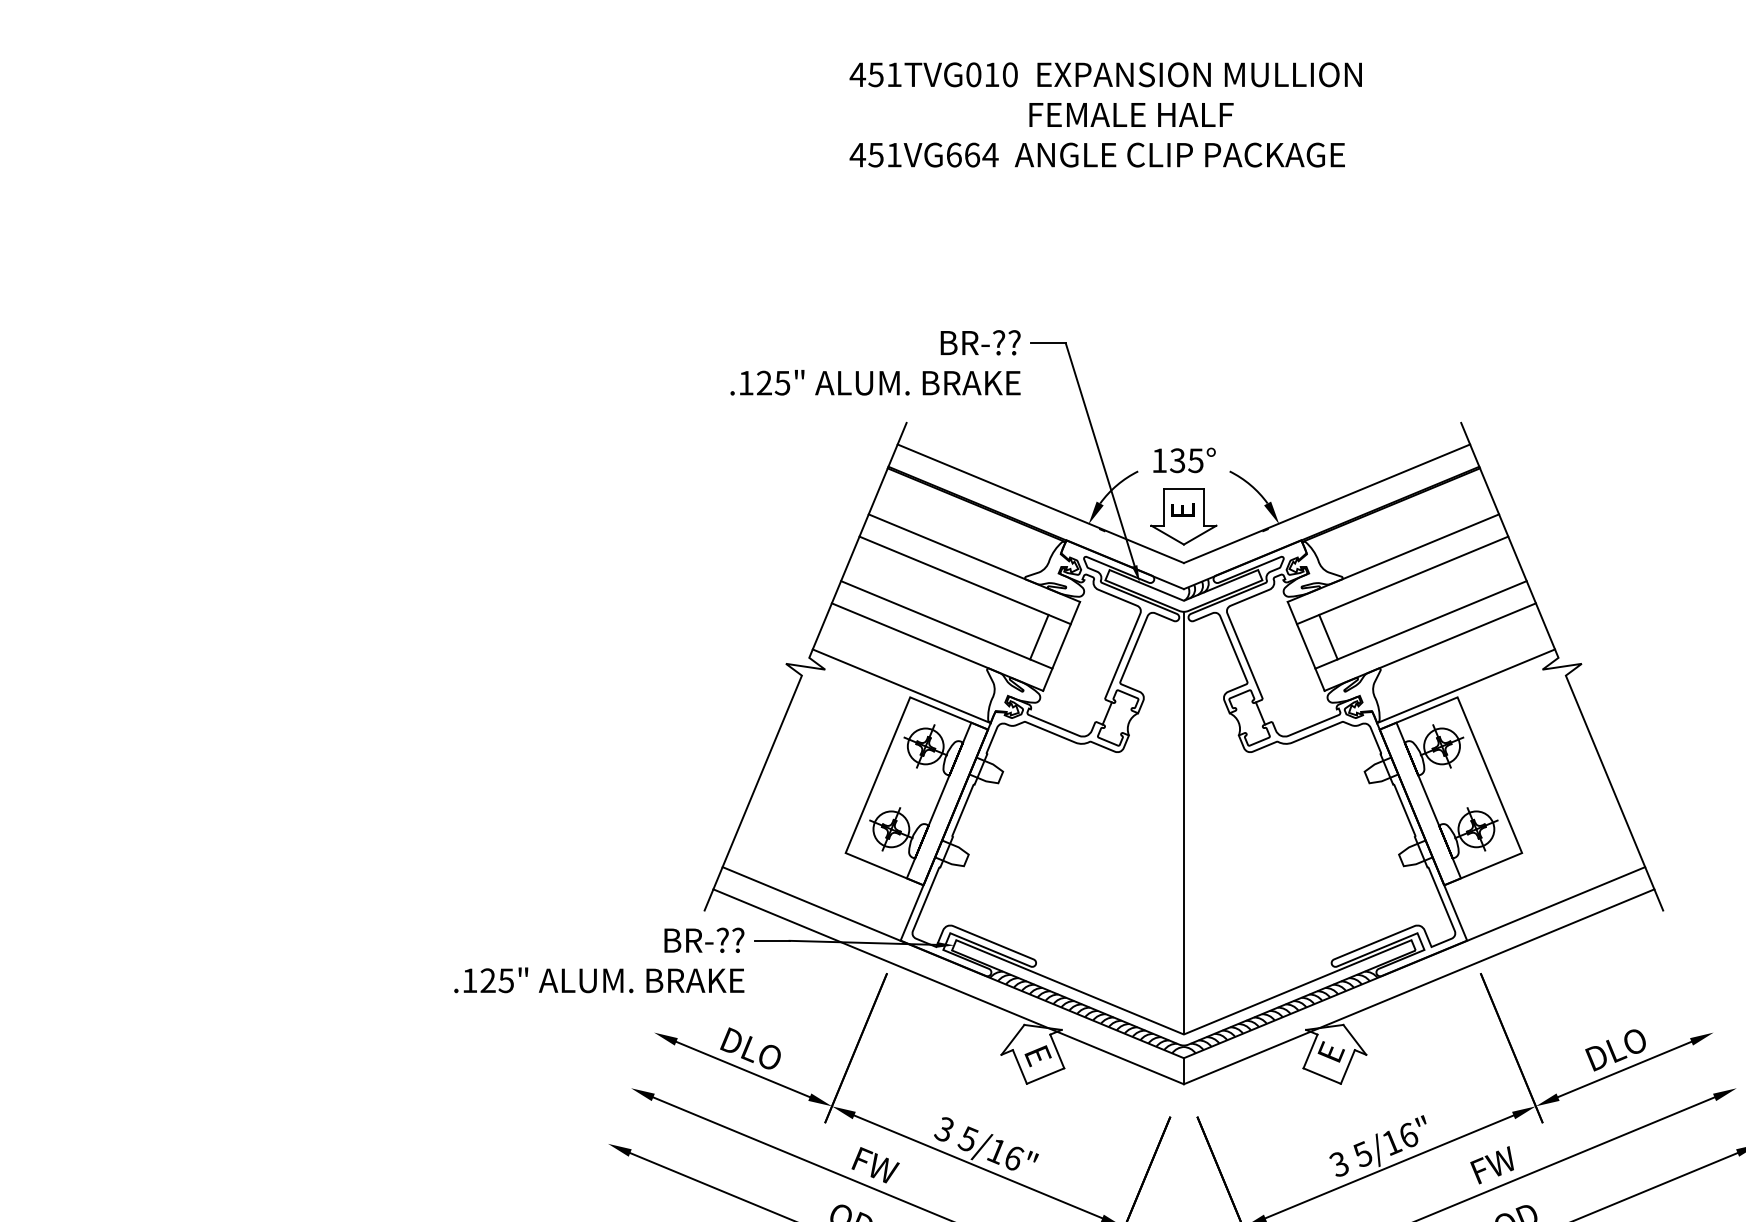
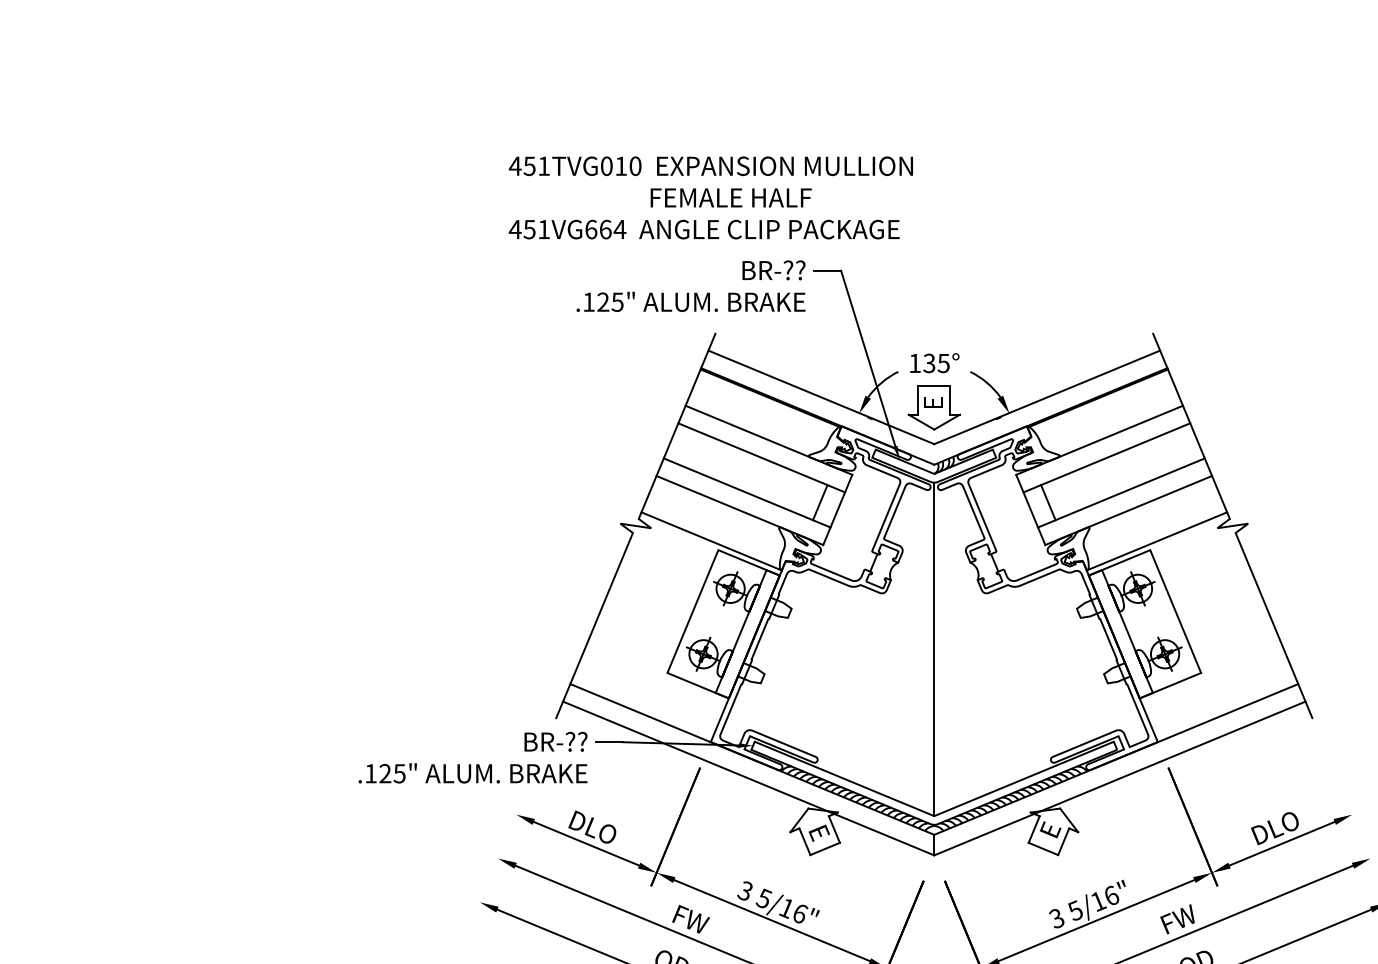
text: (1105, 114) -> (710, 197), moved

